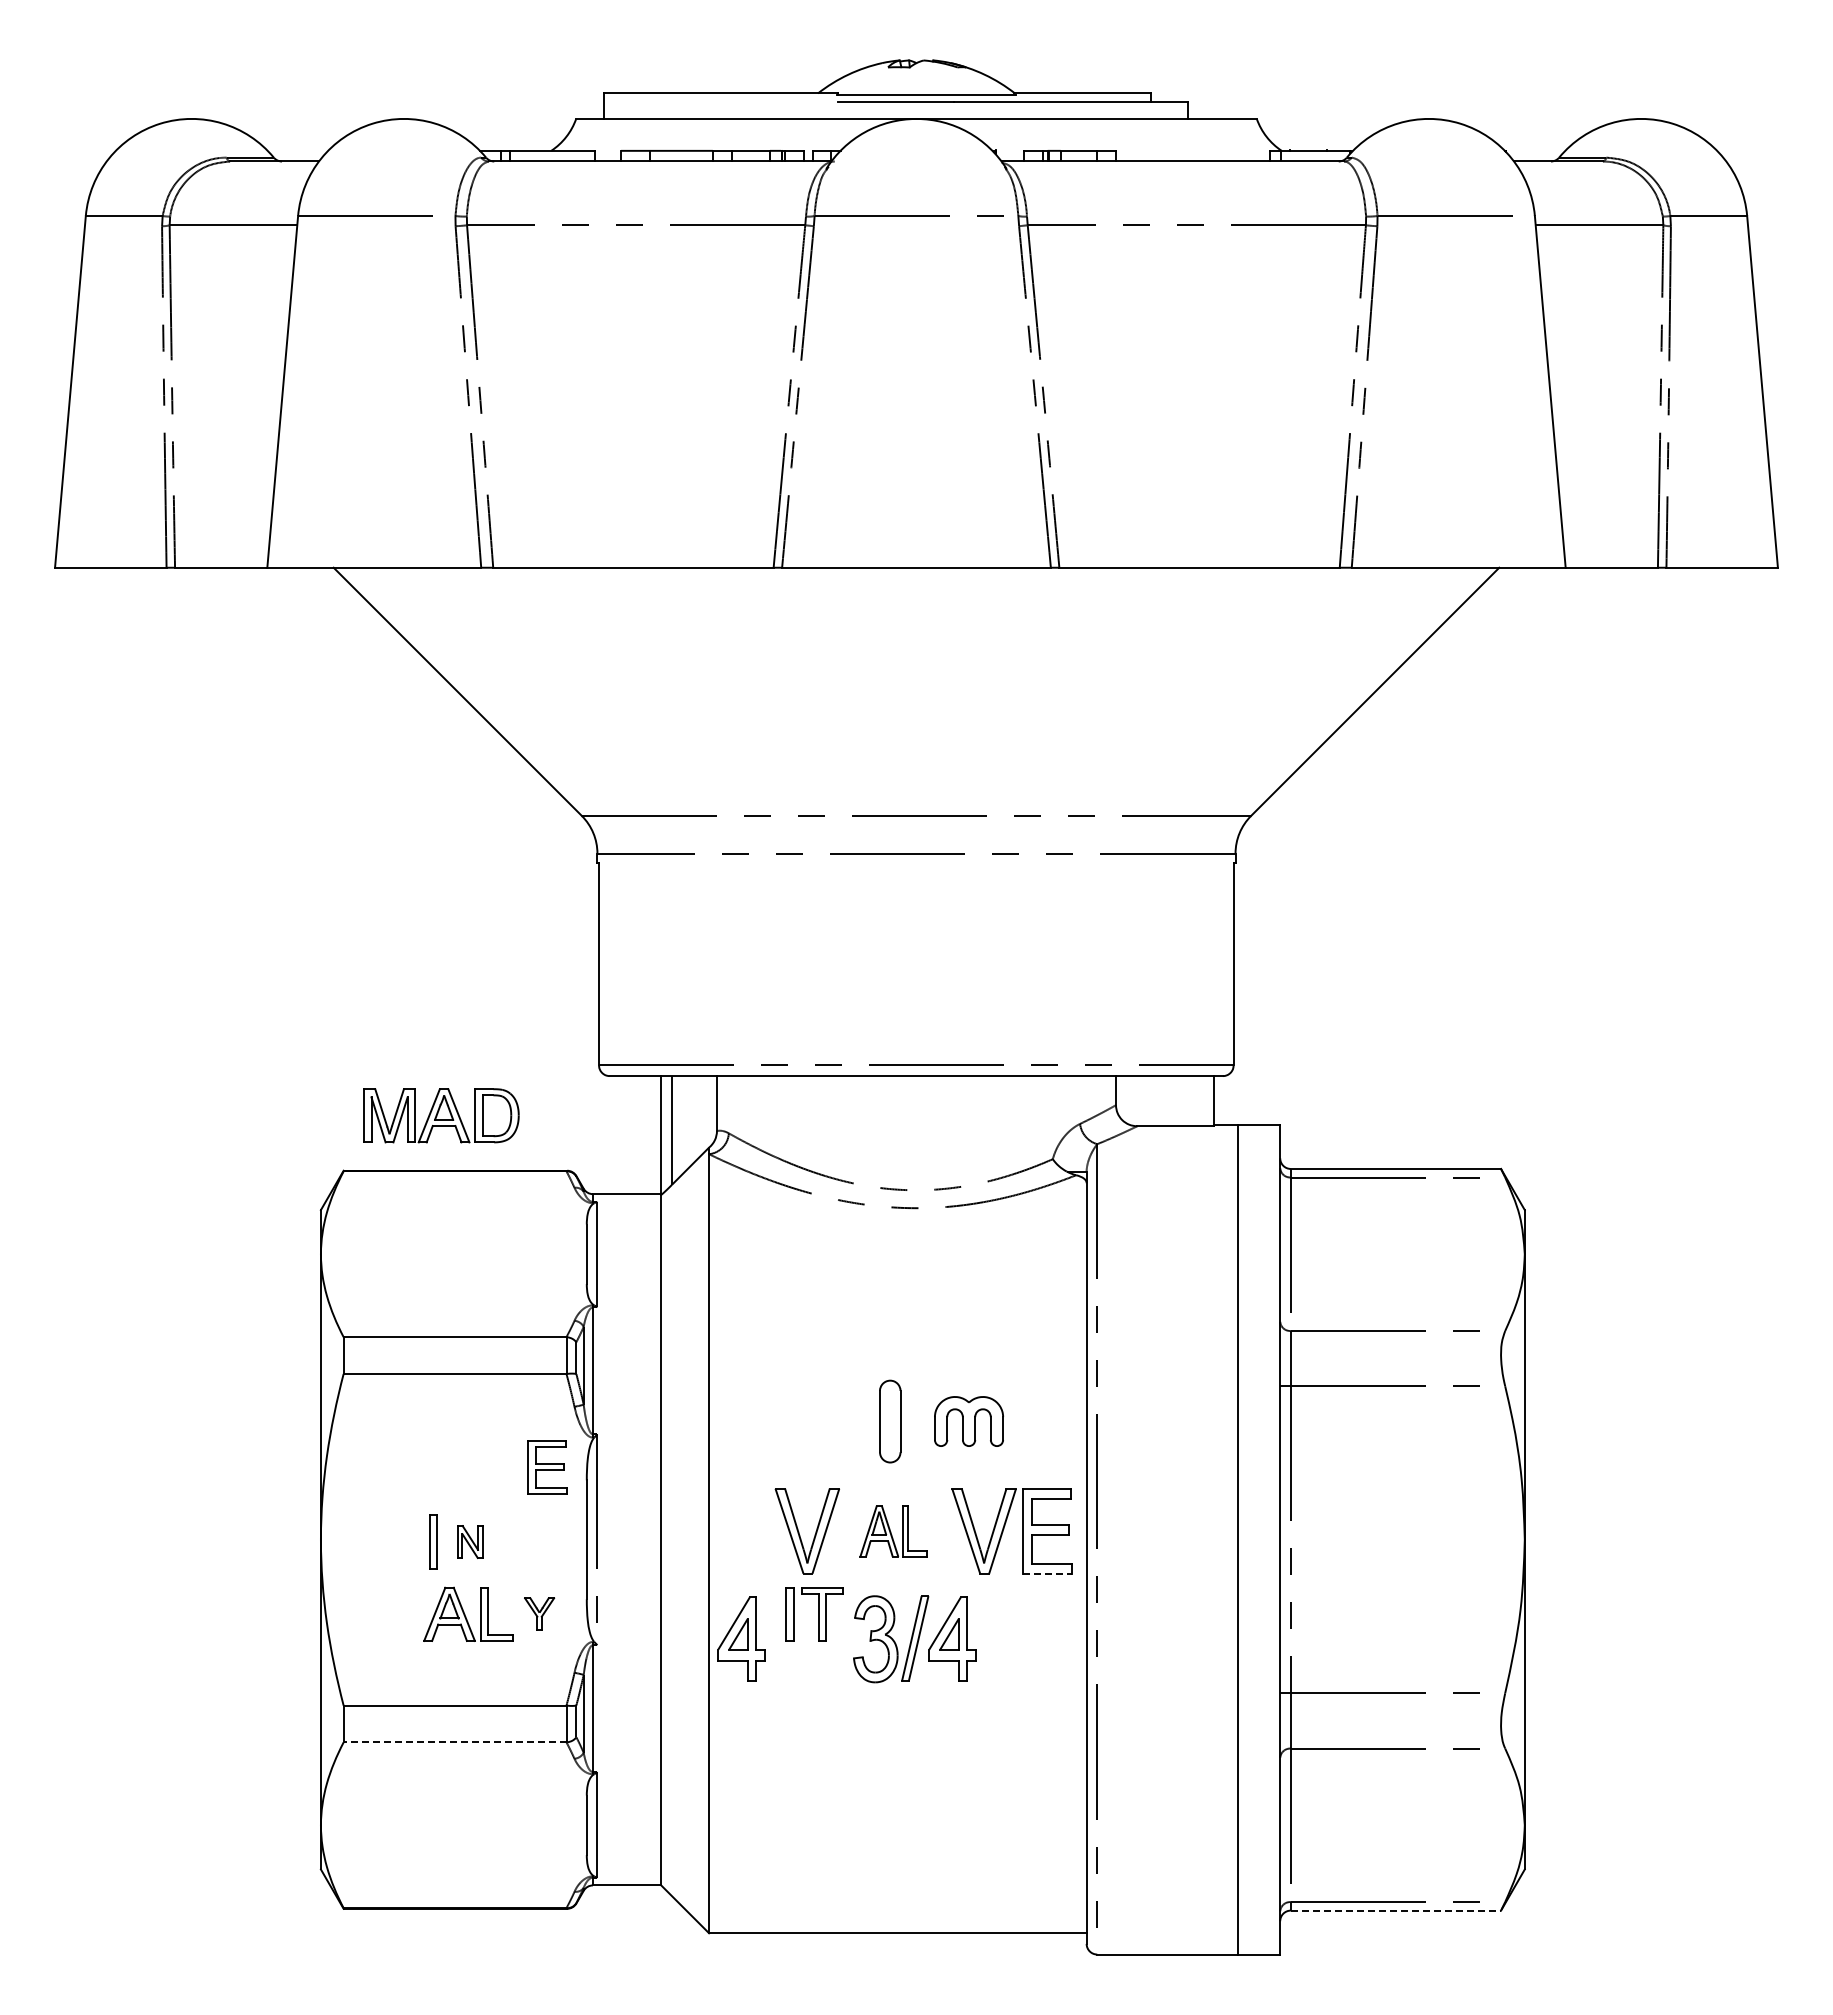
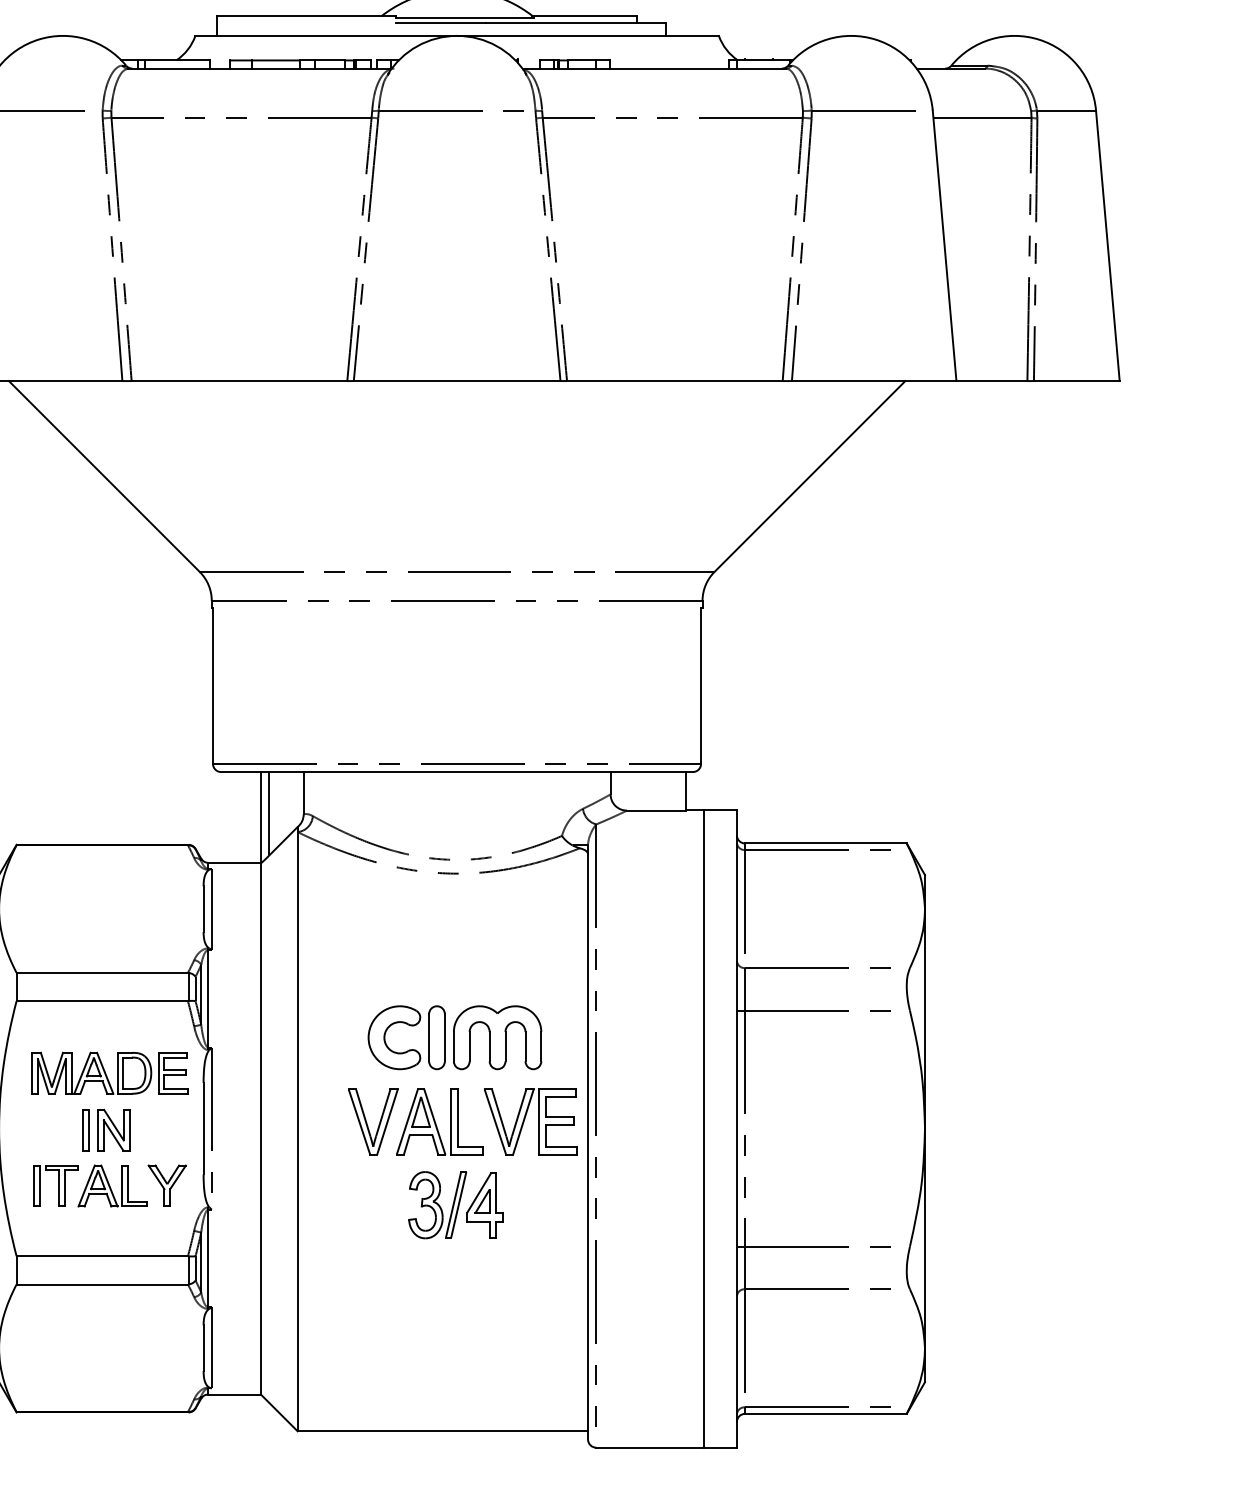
part: (441, 1115) -> (91, 1073), moved
part: (823, 1417) -> (385, 1034), added
part: (968, 1421) -> (497, 1037), size x1.67
part: (893, 1531) -> (439, 1122), size x1.67
part: (470, 1541) -> (114, 1129), size x1.67
line: (1047, 1573) -> (557, 1154), dashed -> solid
part: (539, 1613) -> (167, 1185), size x1.67
part: (814, 1614) -> (55, 1186), moved
part: (741, 1638) -> (322, 1204), removed
line: (454, 1742) -> (101, 1284), dashed -> solid
line: (1396, 1910) -> (826, 1413), dashed -> solid

